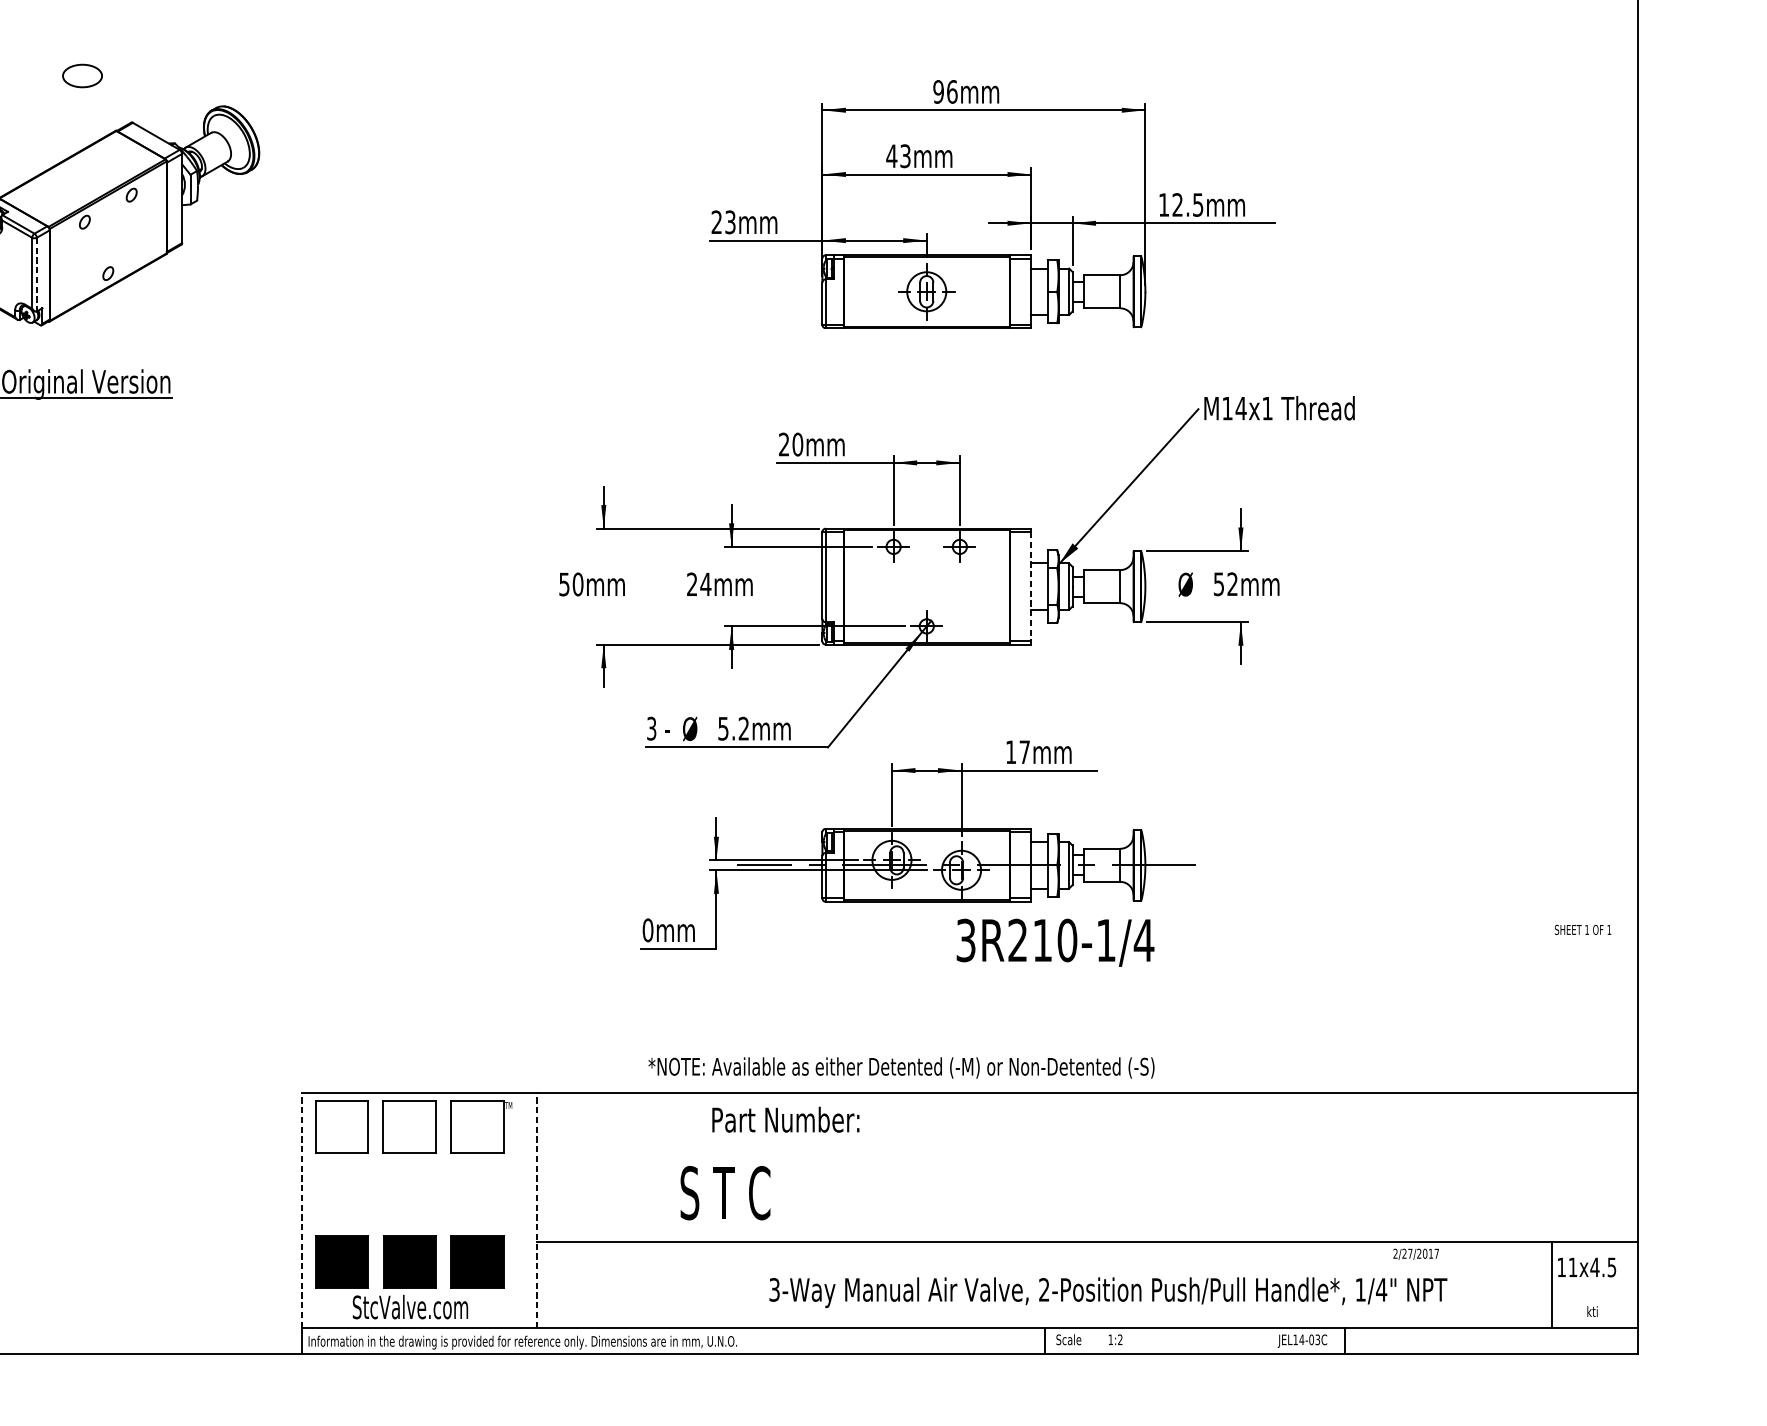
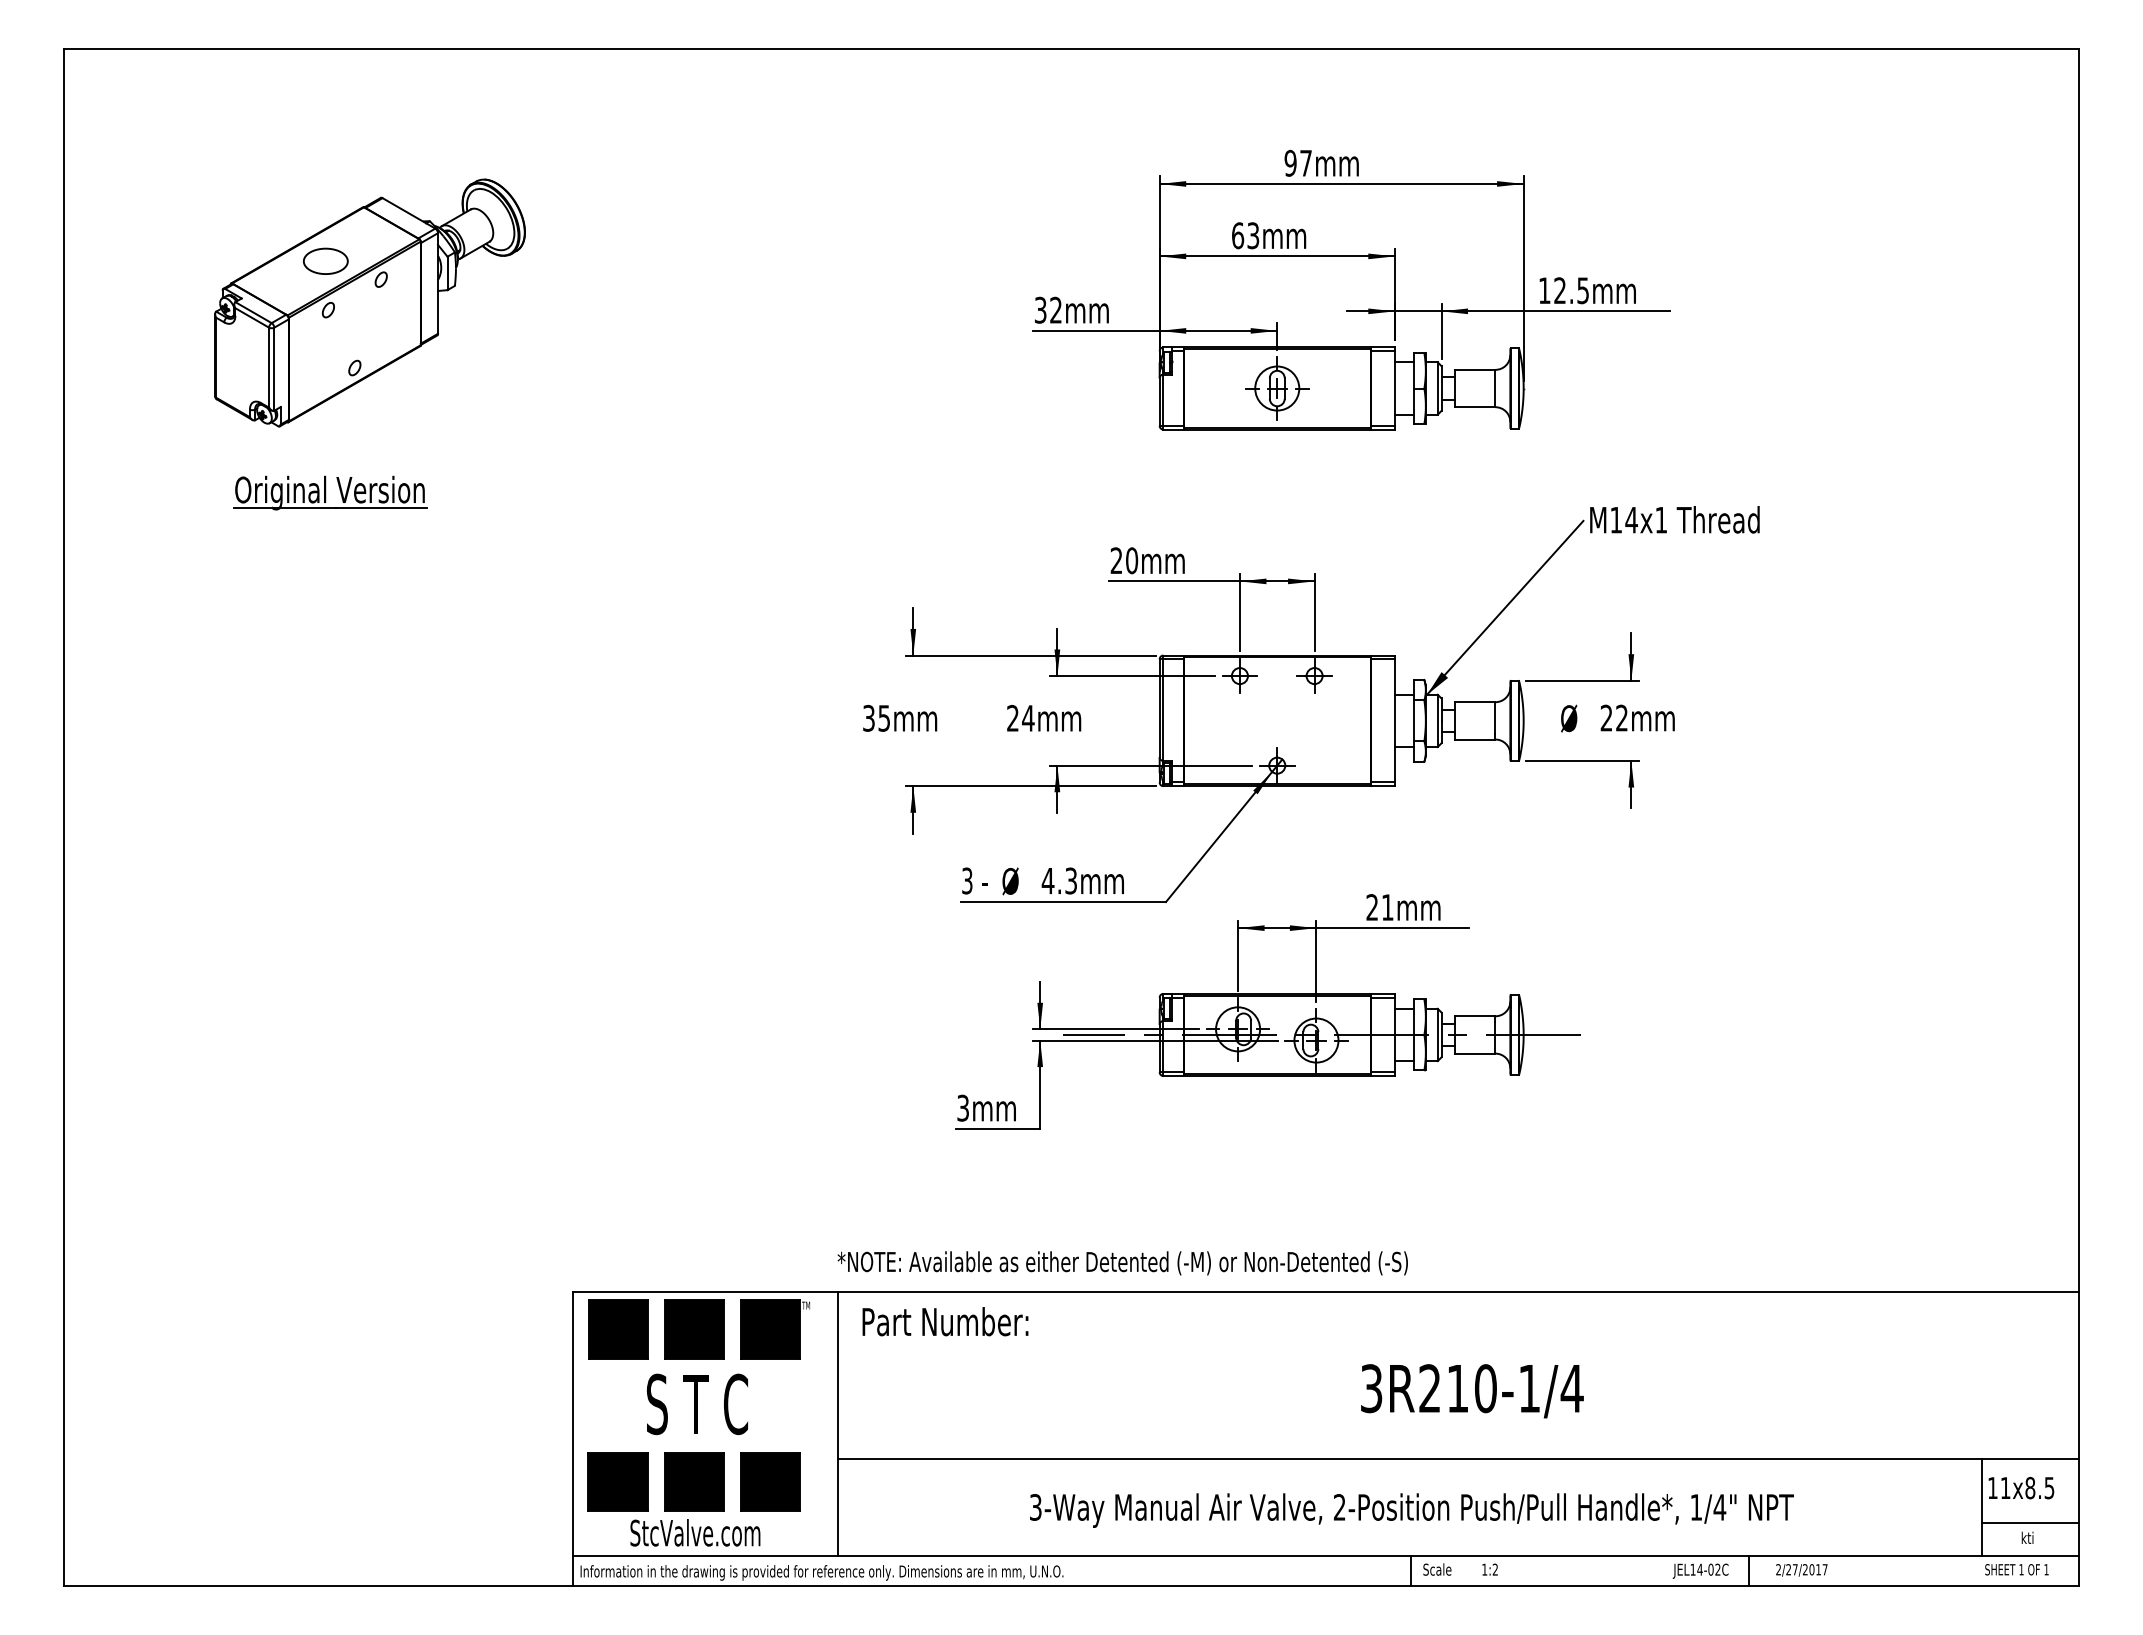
part: (82, 75) -> (325, 260), moved
text: (952, 91) -> (1306, 162), 96mm -> 97mm
text: (891, 155) -> (1237, 235), 43mm -> 63mm
text: (722, 222) -> (1047, 310), 23mm -> 32mm
line: (36, 274) -> (274, 369), dashed -> solid
text: (571, 583) -> (876, 717), 50mm -> 35mm
text: (1218, 583) -> (1606, 717), 52mm -> 22mm
line: (1030, 586) -> (1394, 720), dashed -> solid
text: (732, 728) -> (1058, 880), 5.2mm -> 4.3mm
text: (1017, 752) -> (1379, 907), 17mm -> 21mm
text: (648, 929) -> (963, 1107), 0mm -> 3mm
text: (1582, 929) -> (2016, 1569), moved
text: (1055, 943) -> (1472, 1391), moved
text: (901, 1068) -> (1122, 1263), moved
text: (785, 1119) -> (945, 1321), moved
fill: (341, 1126) -> (617, 1329), added
fill: (408, 1126) -> (693, 1329), added
fill: (477, 1126) -> (770, 1329), added
text: (724, 1193) -> (696, 1404), moved
line: (302, 1210) -> (573, 1423), dashed -> solid
line: (536, 1210) -> (837, 1423), dashed -> solid
text: (1415, 1254) -> (1801, 1570), moved
text: (1595, 1266) -> (2030, 1487), 11x4.5 -> 11x8.5
text: (1107, 1292) -> (1411, 1510), moved
line: (1594, 1297) -> (2029, 1522), added
text: (1317, 1339) -> (1717, 1569), JEL14-03C -> JEL14-02C

